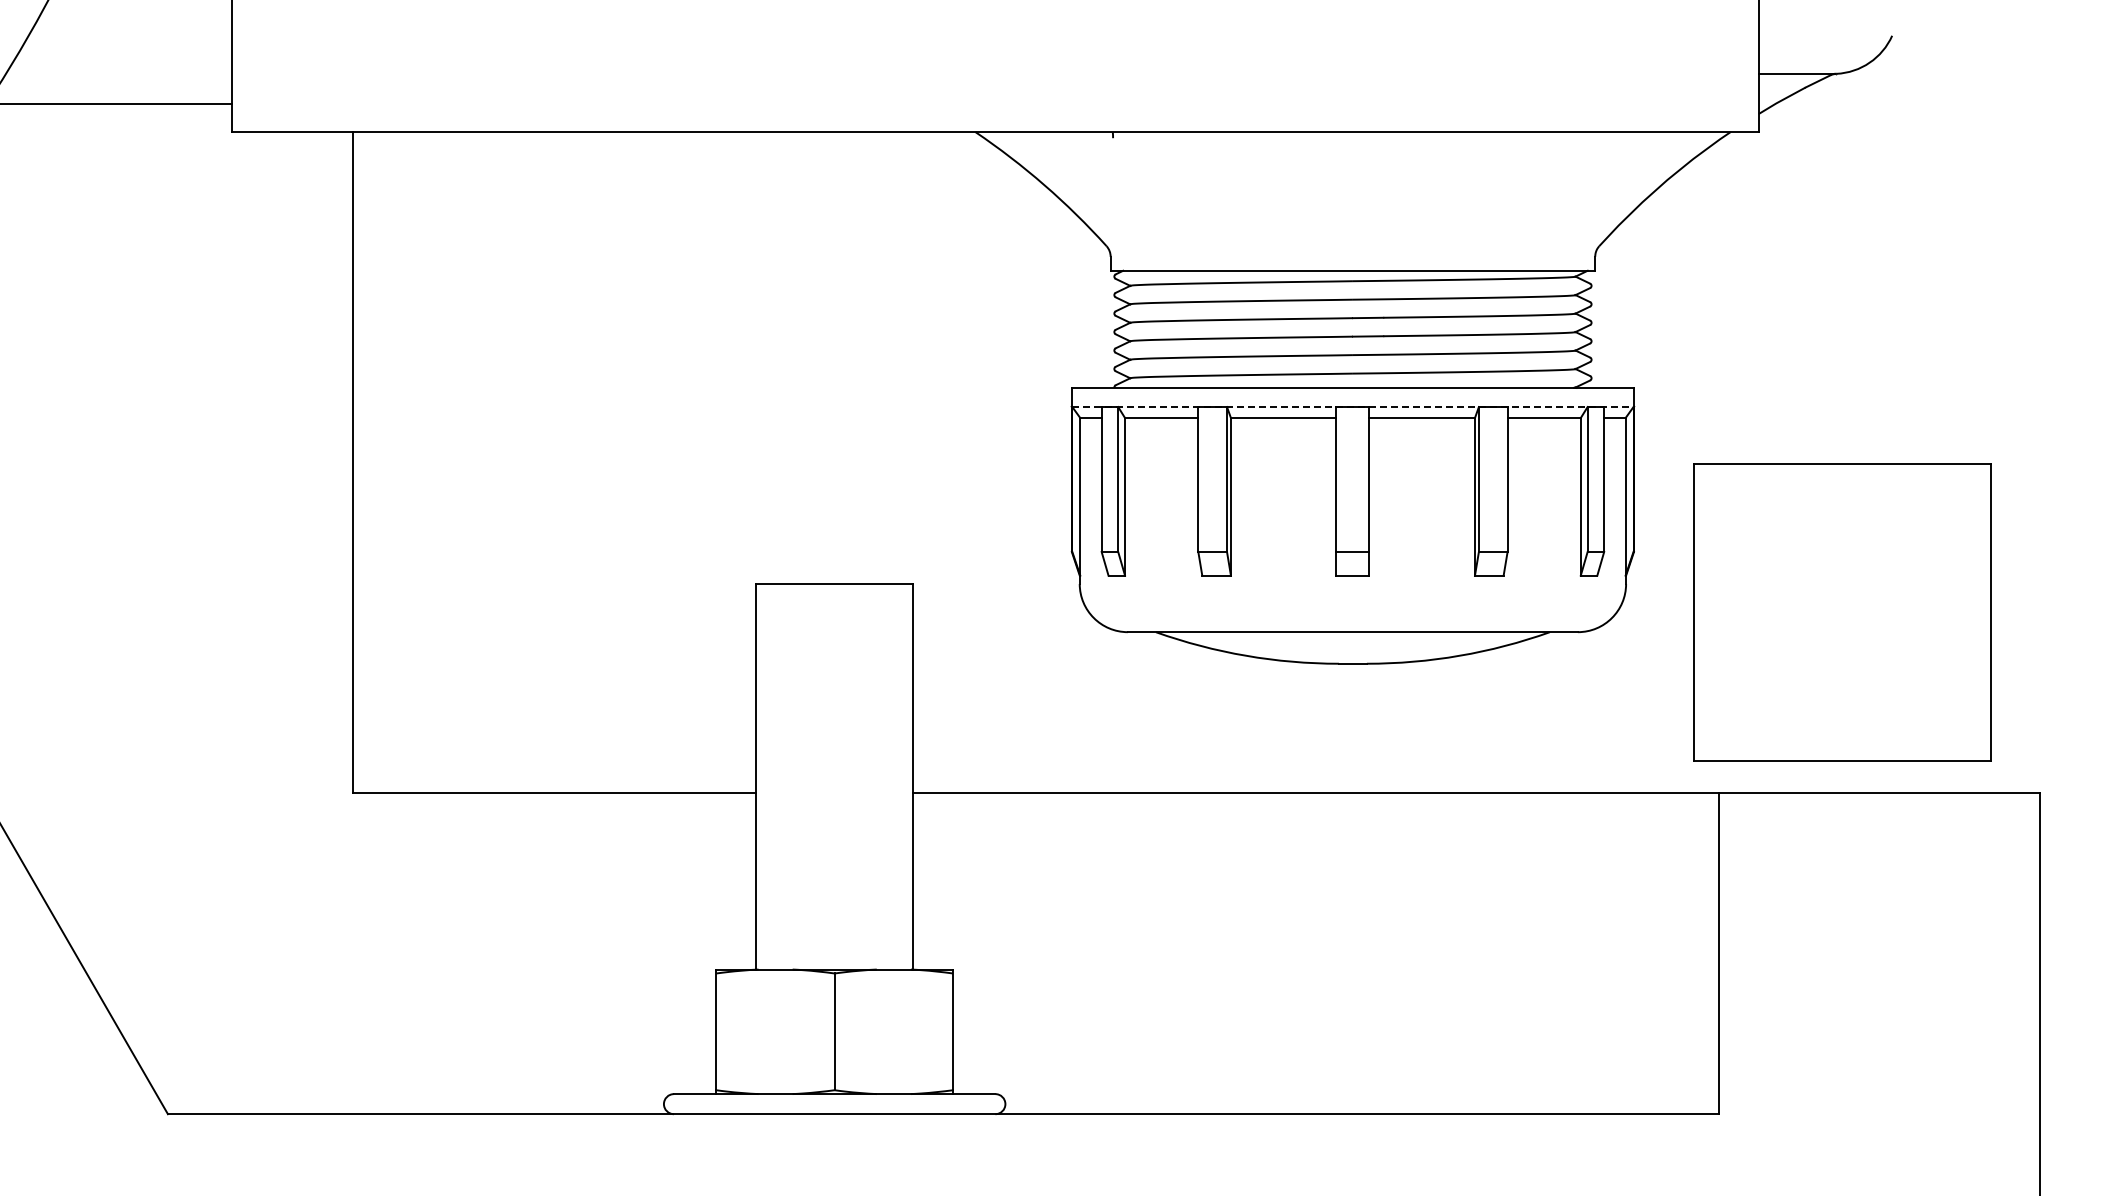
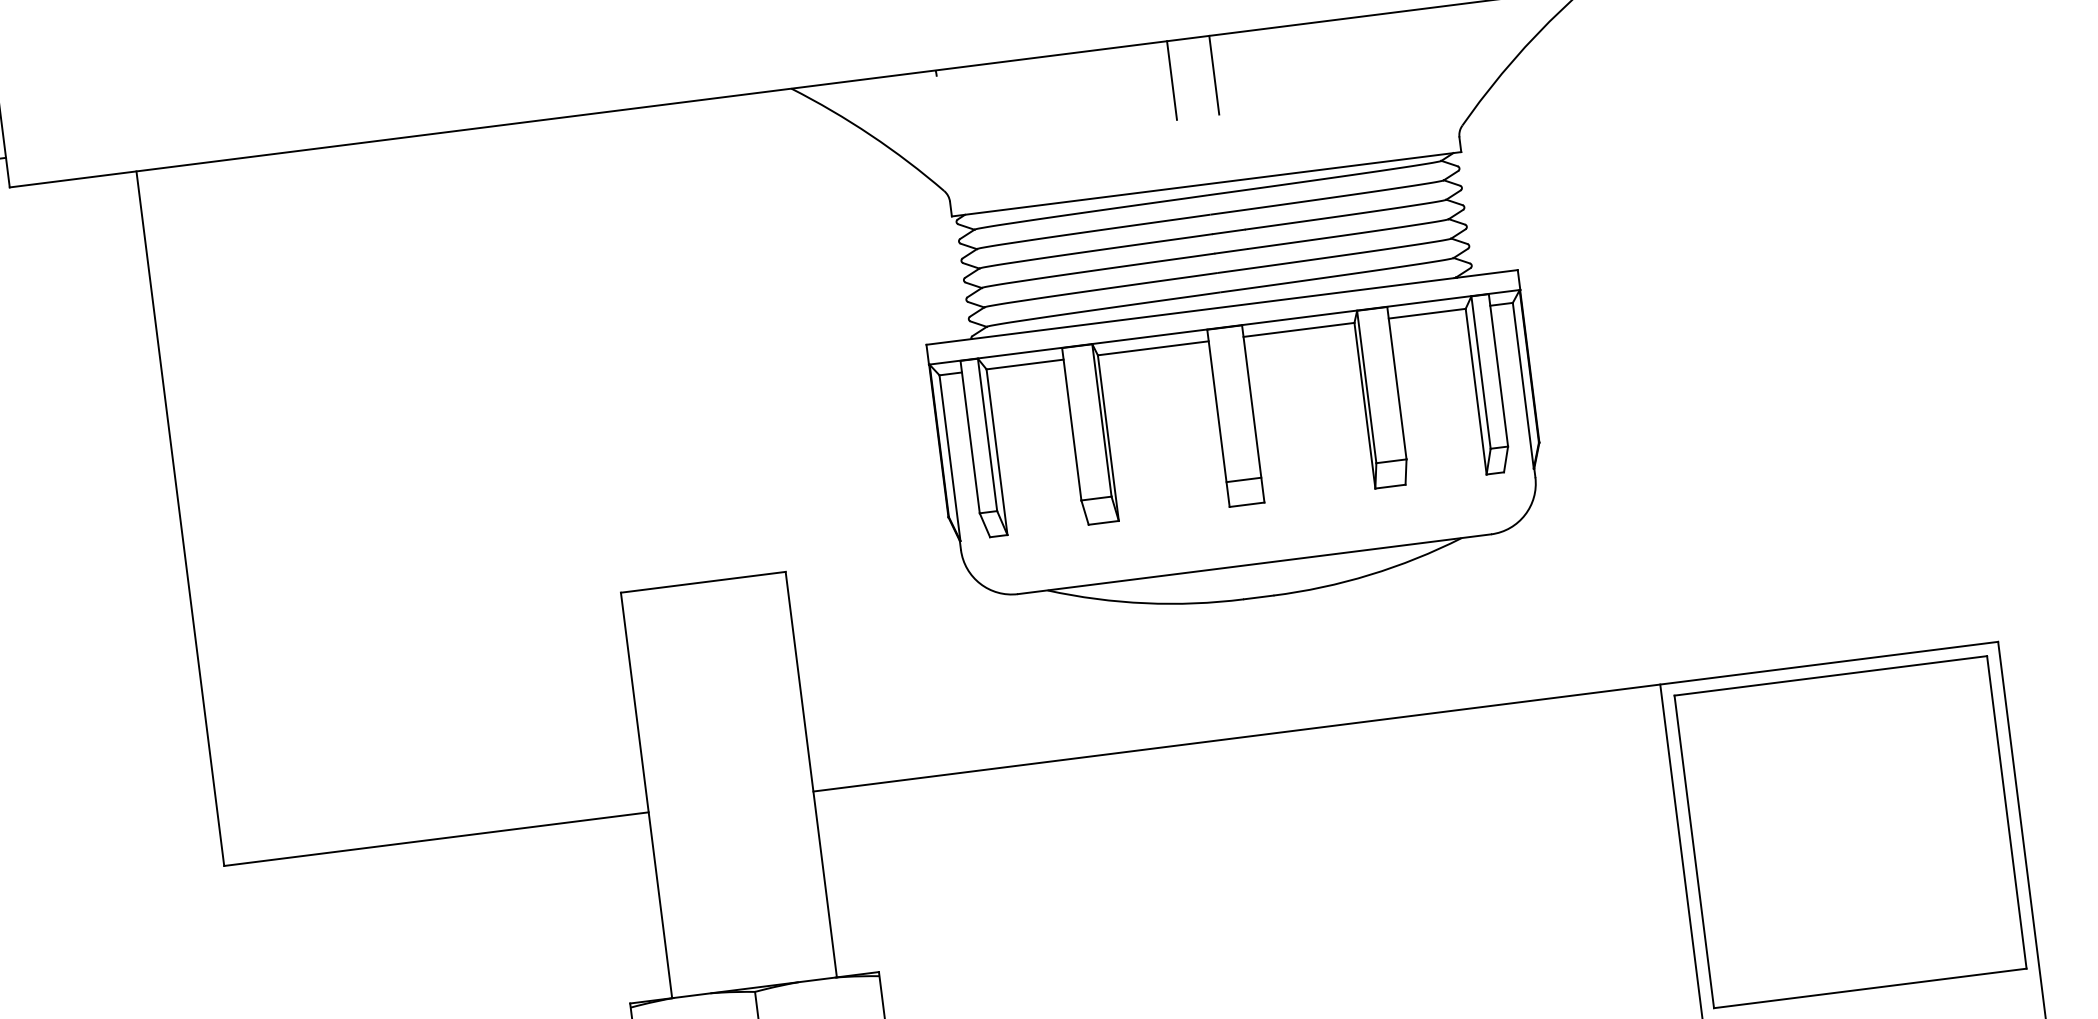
line: (1332, 169) -> (1171, 80), added
line: (1373, 169) -> (1214, 75), added
line: (1353, 406) -> (1225, 326), dashed -> solid
part: (1842, 612) -> (1850, 832), moved

